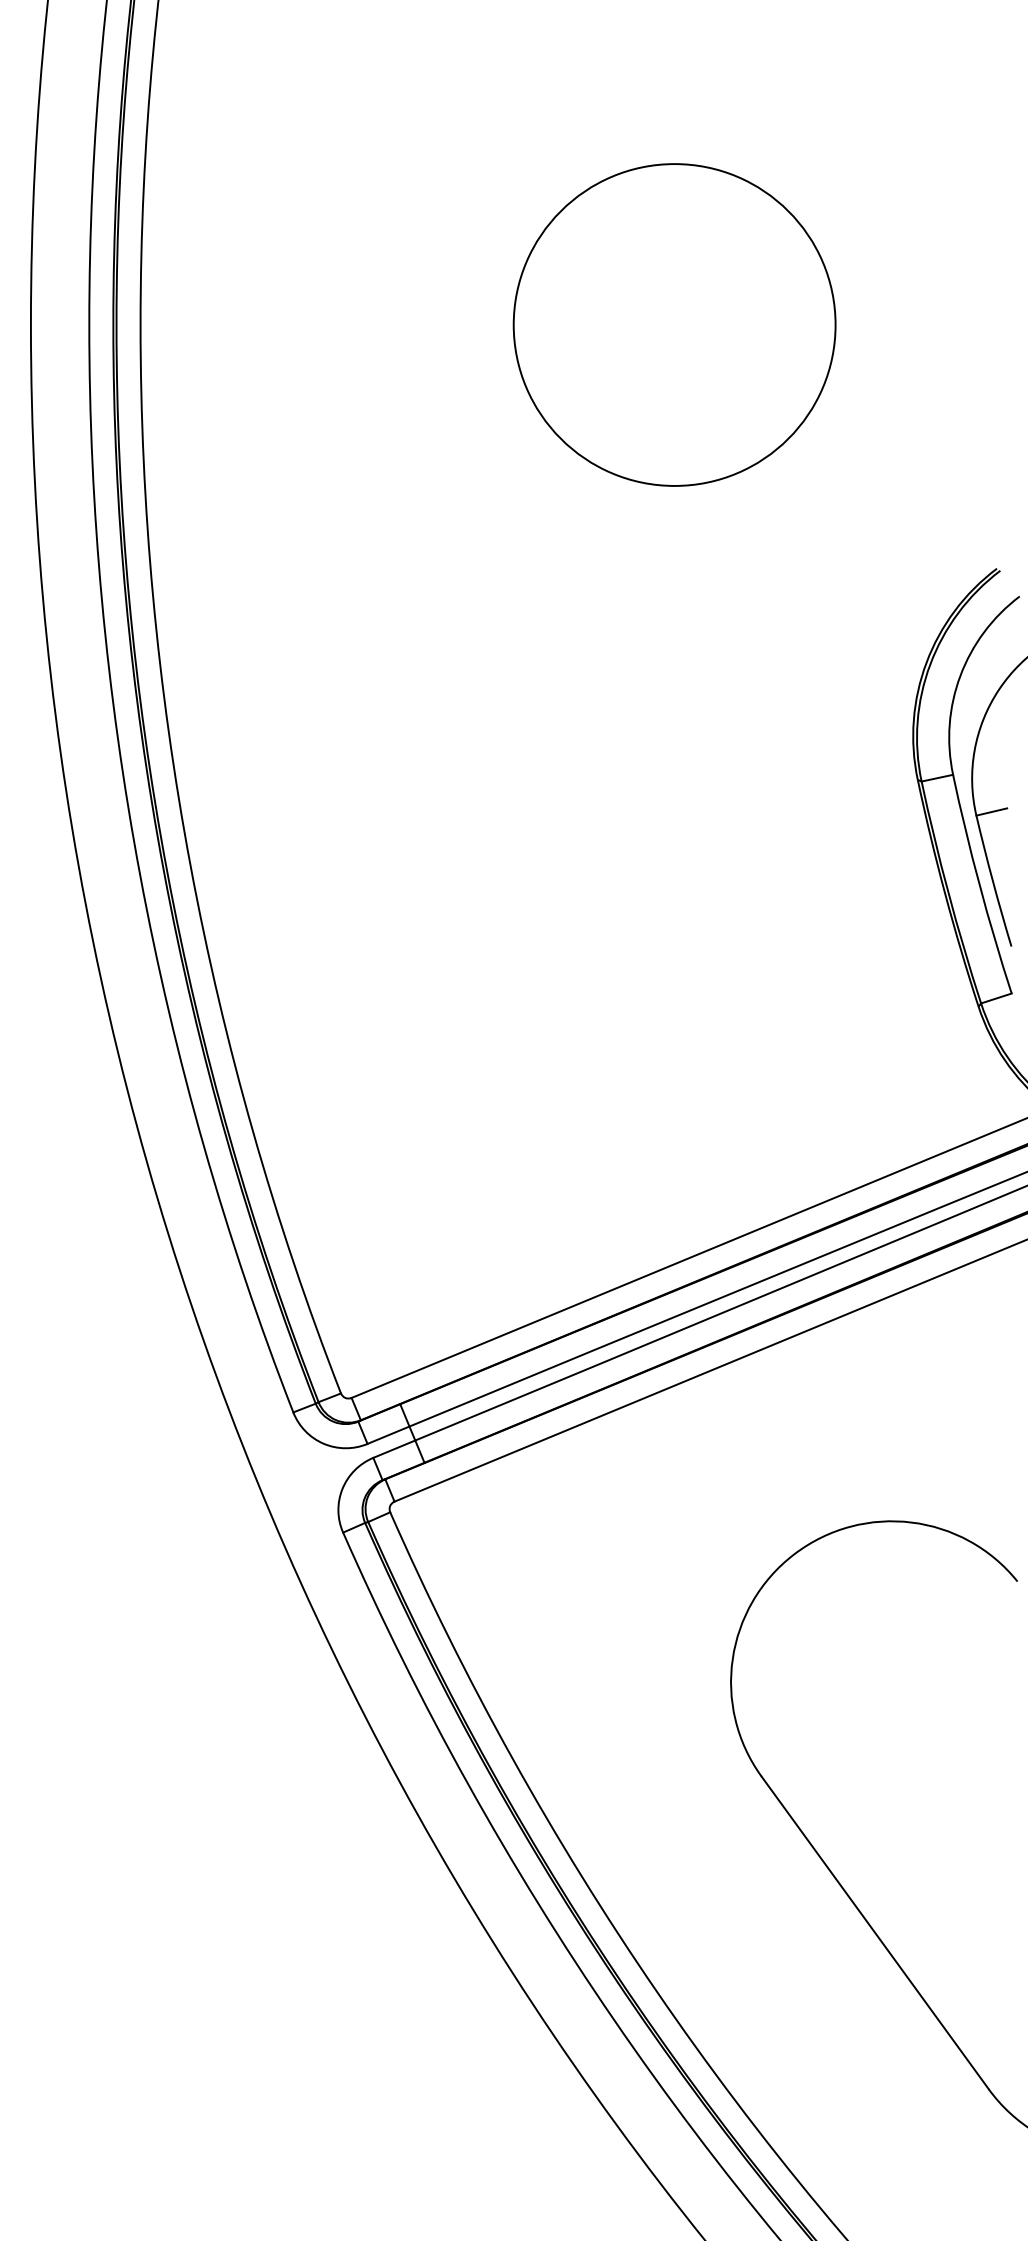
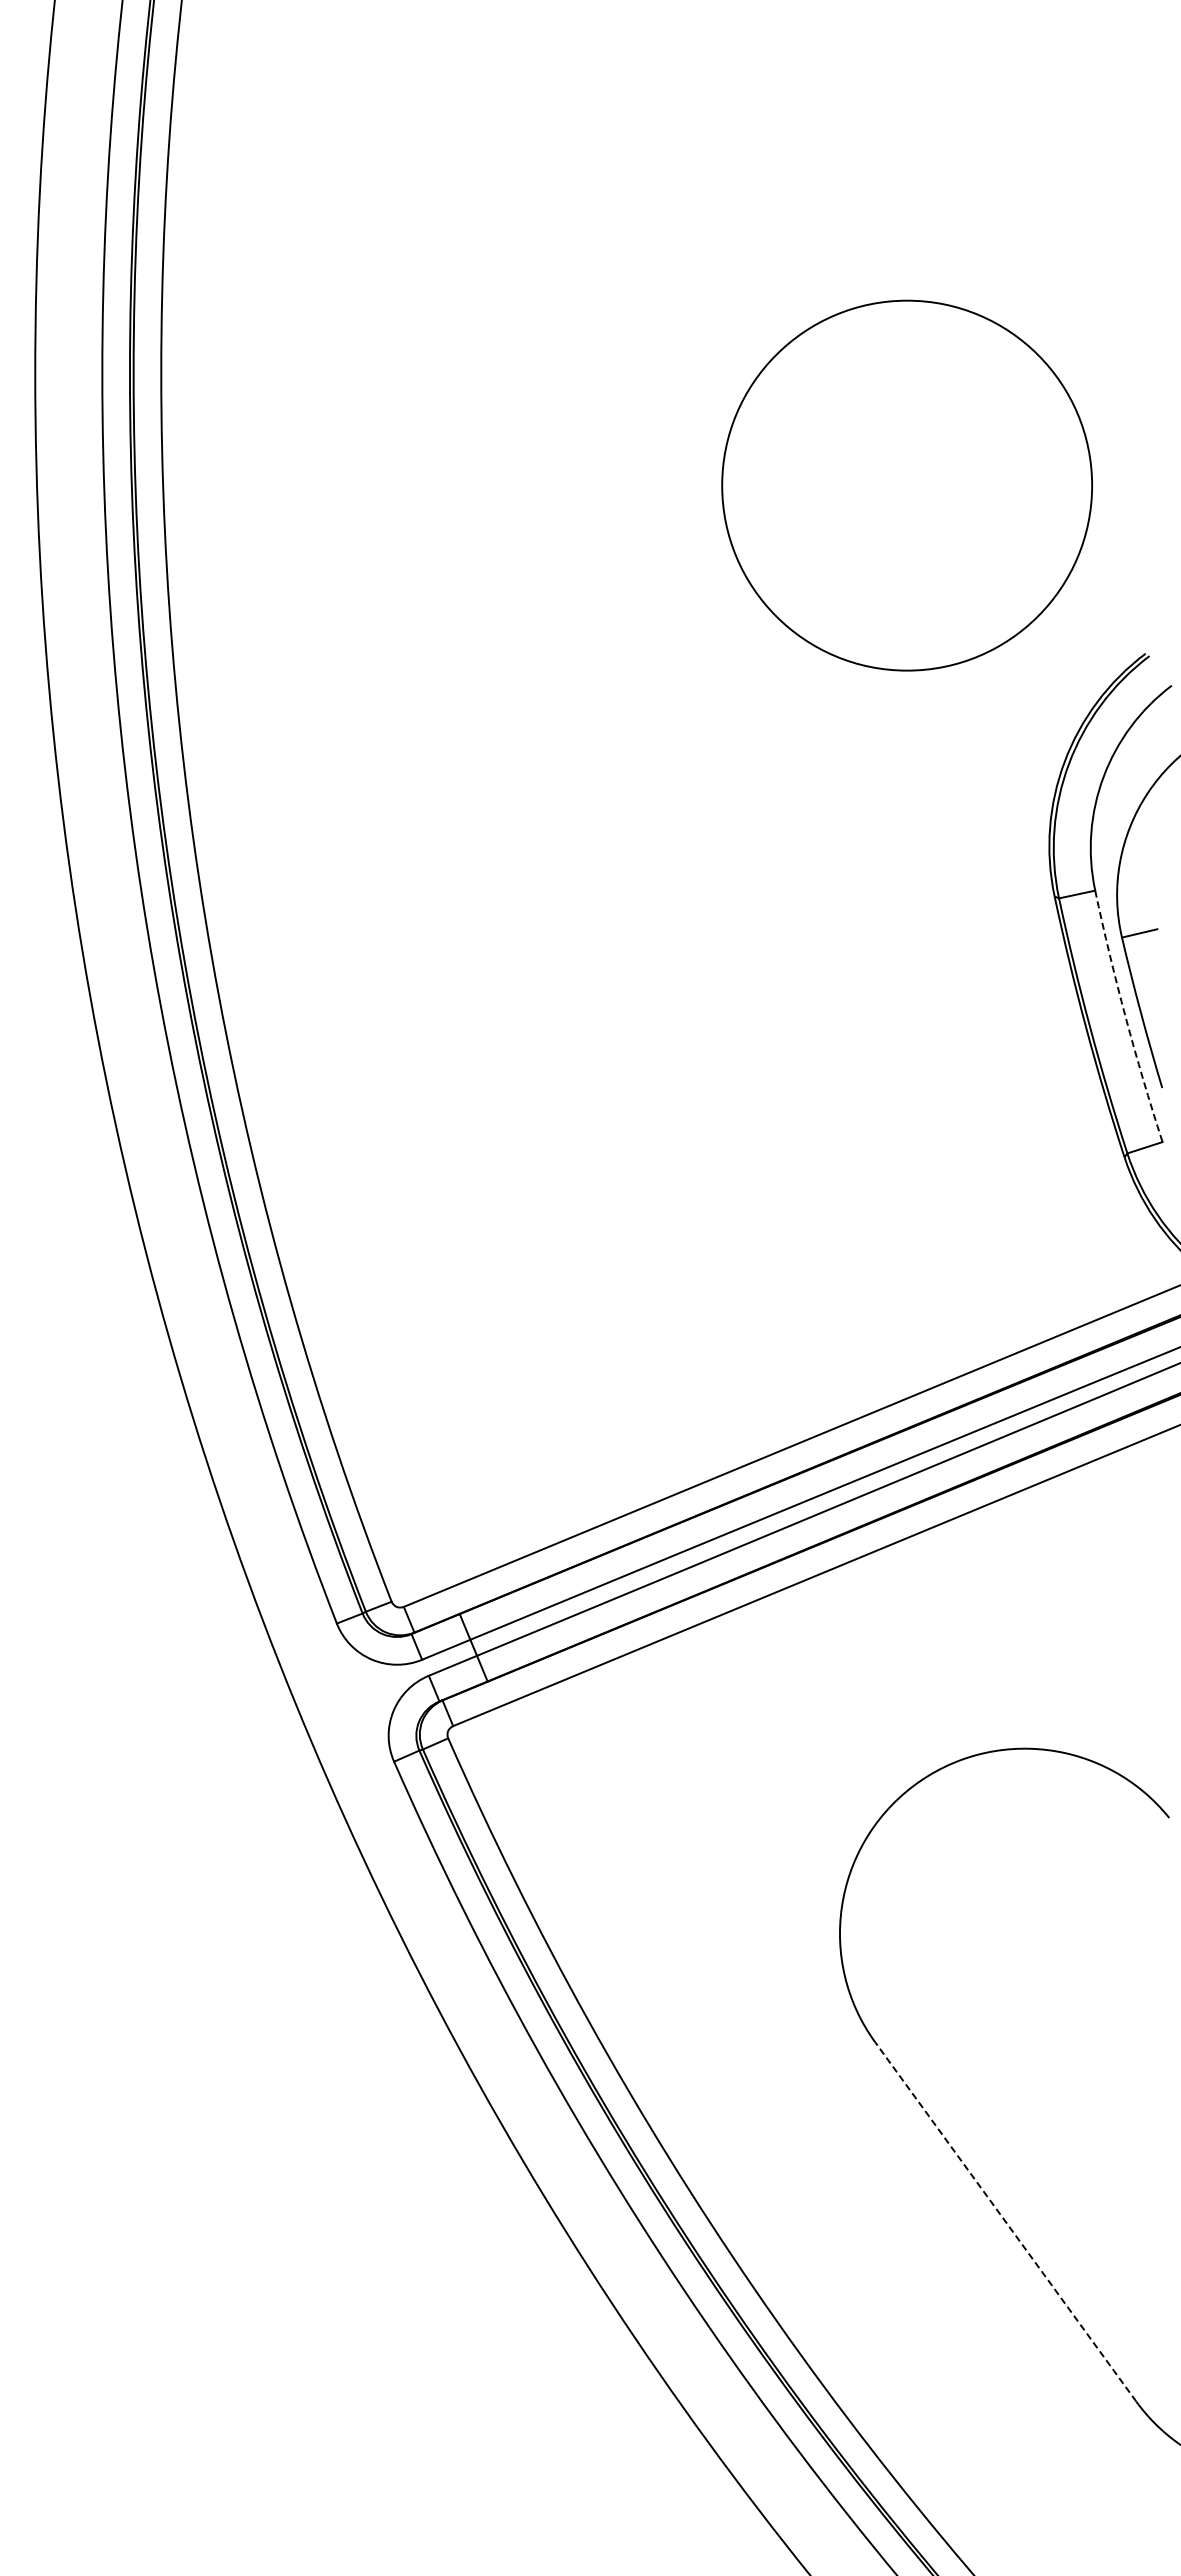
circle: (674, 324) -> (906, 485), moved
arc: (979, 885) -> (1125, 1017), solid -> dashed
line: (875, 1932) -> (1005, 2221), solid -> dashed

